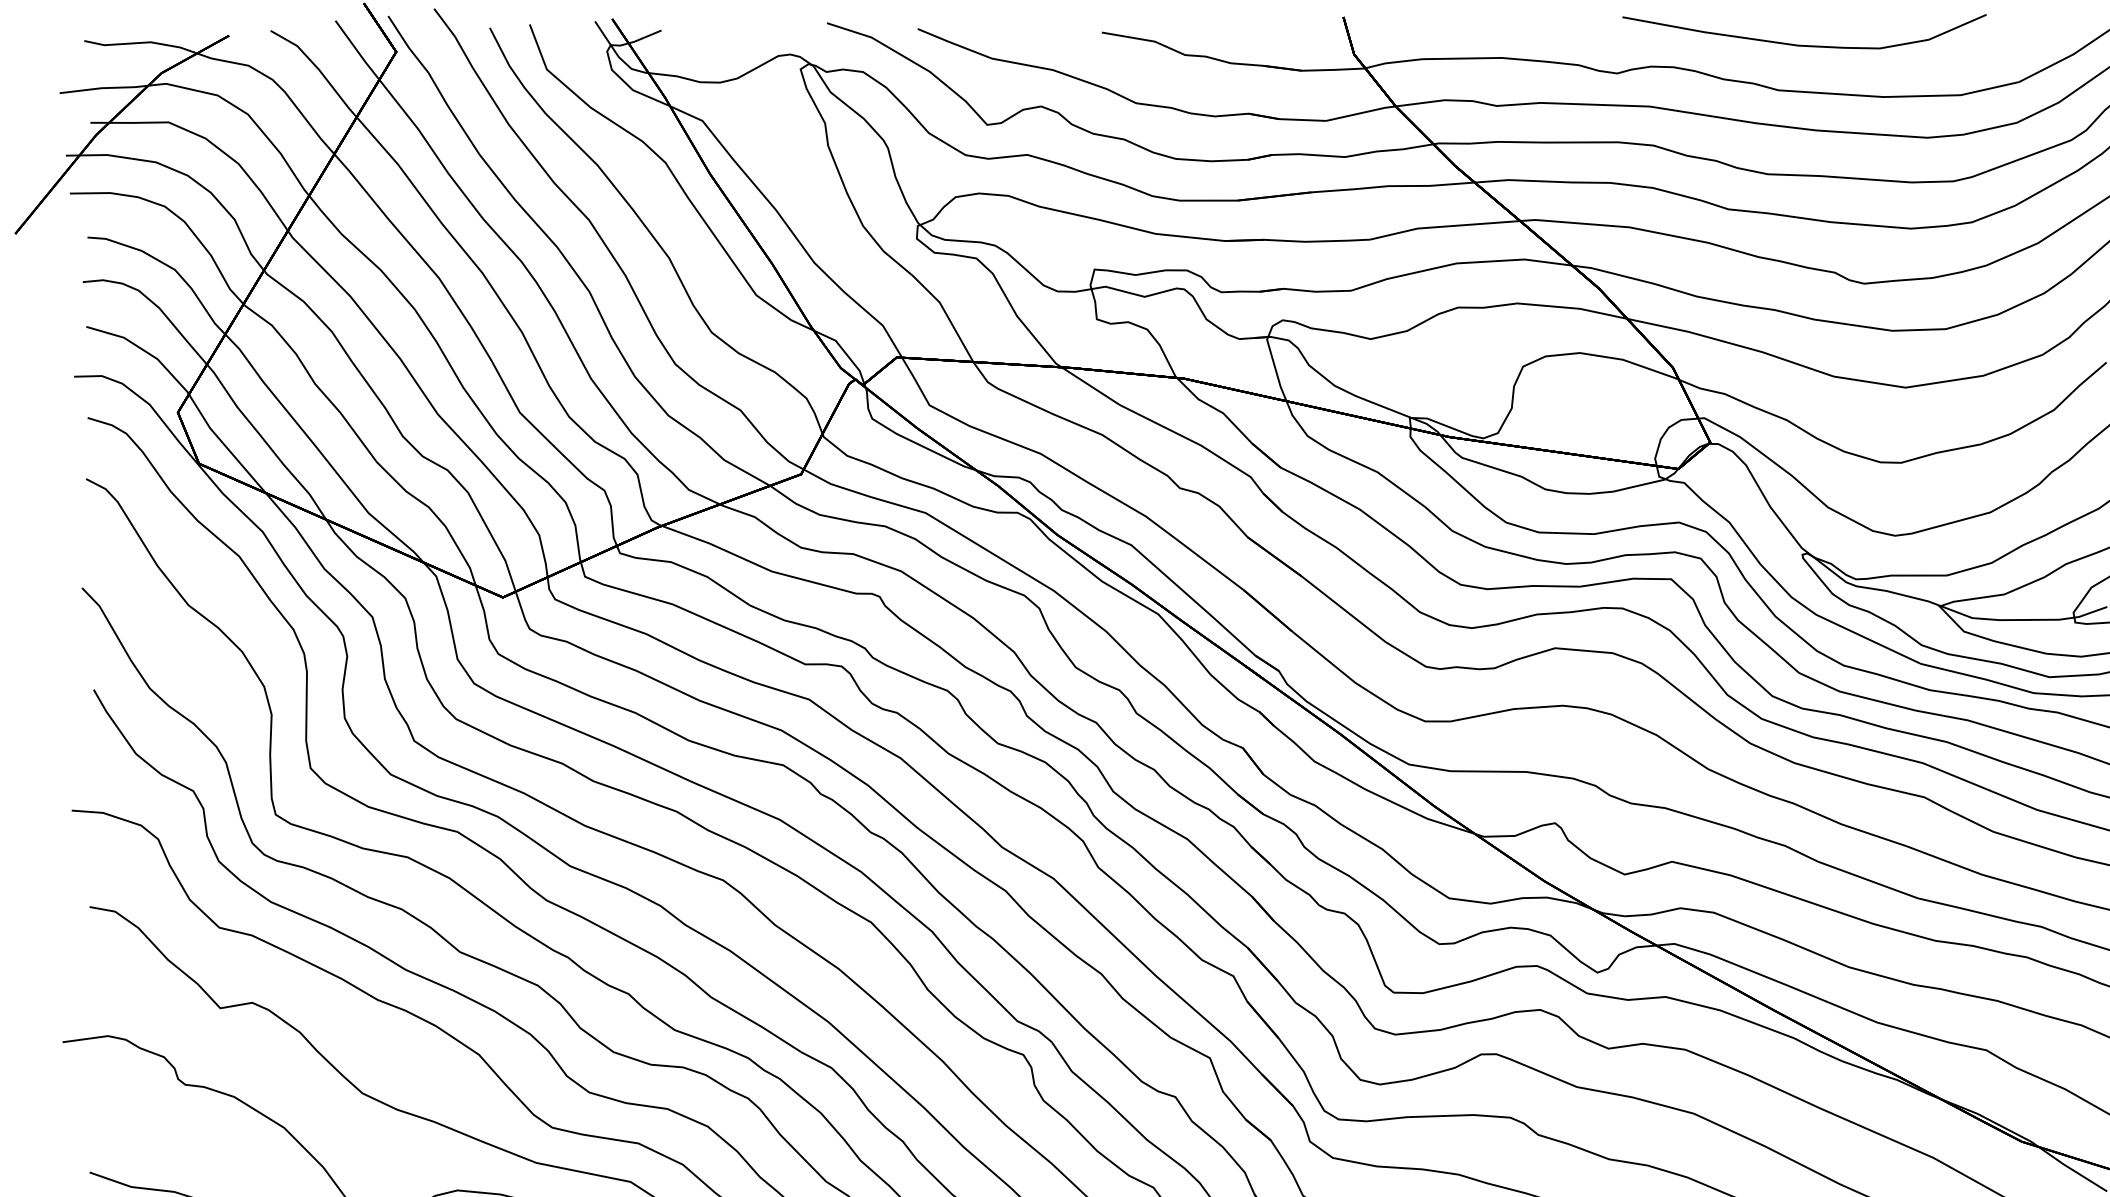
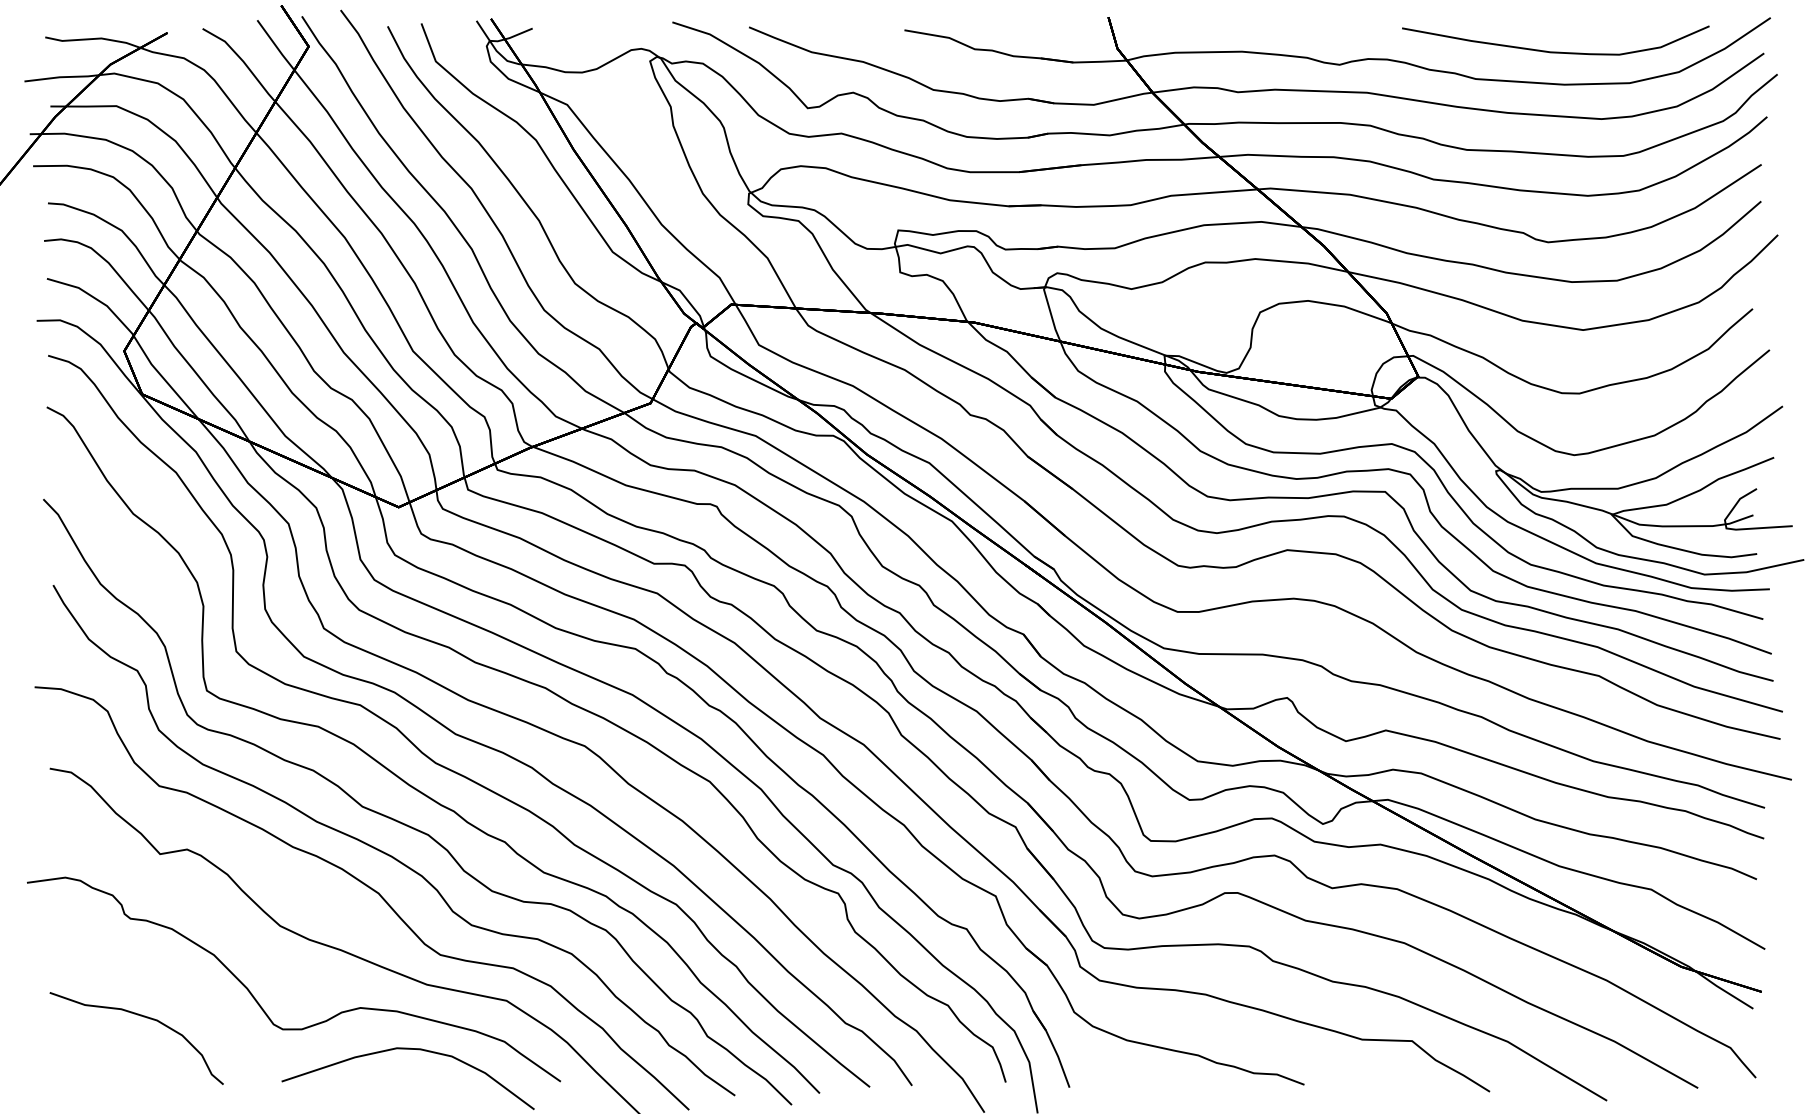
curve: (1804, 44) -> (1555, 51), moved

